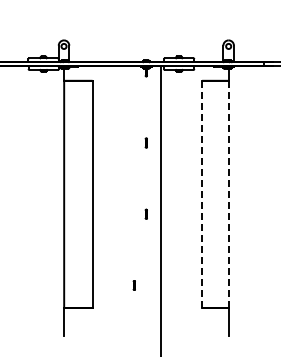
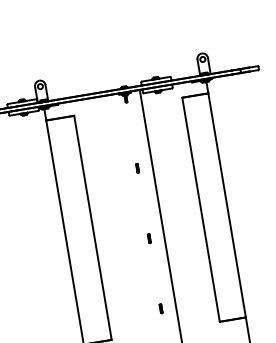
line: (202, 194) -> (201, 209), dashed -> solid
line: (228, 194) -> (227, 205), dashed -> solid
part: (133, 285) -> (160, 308), moved

